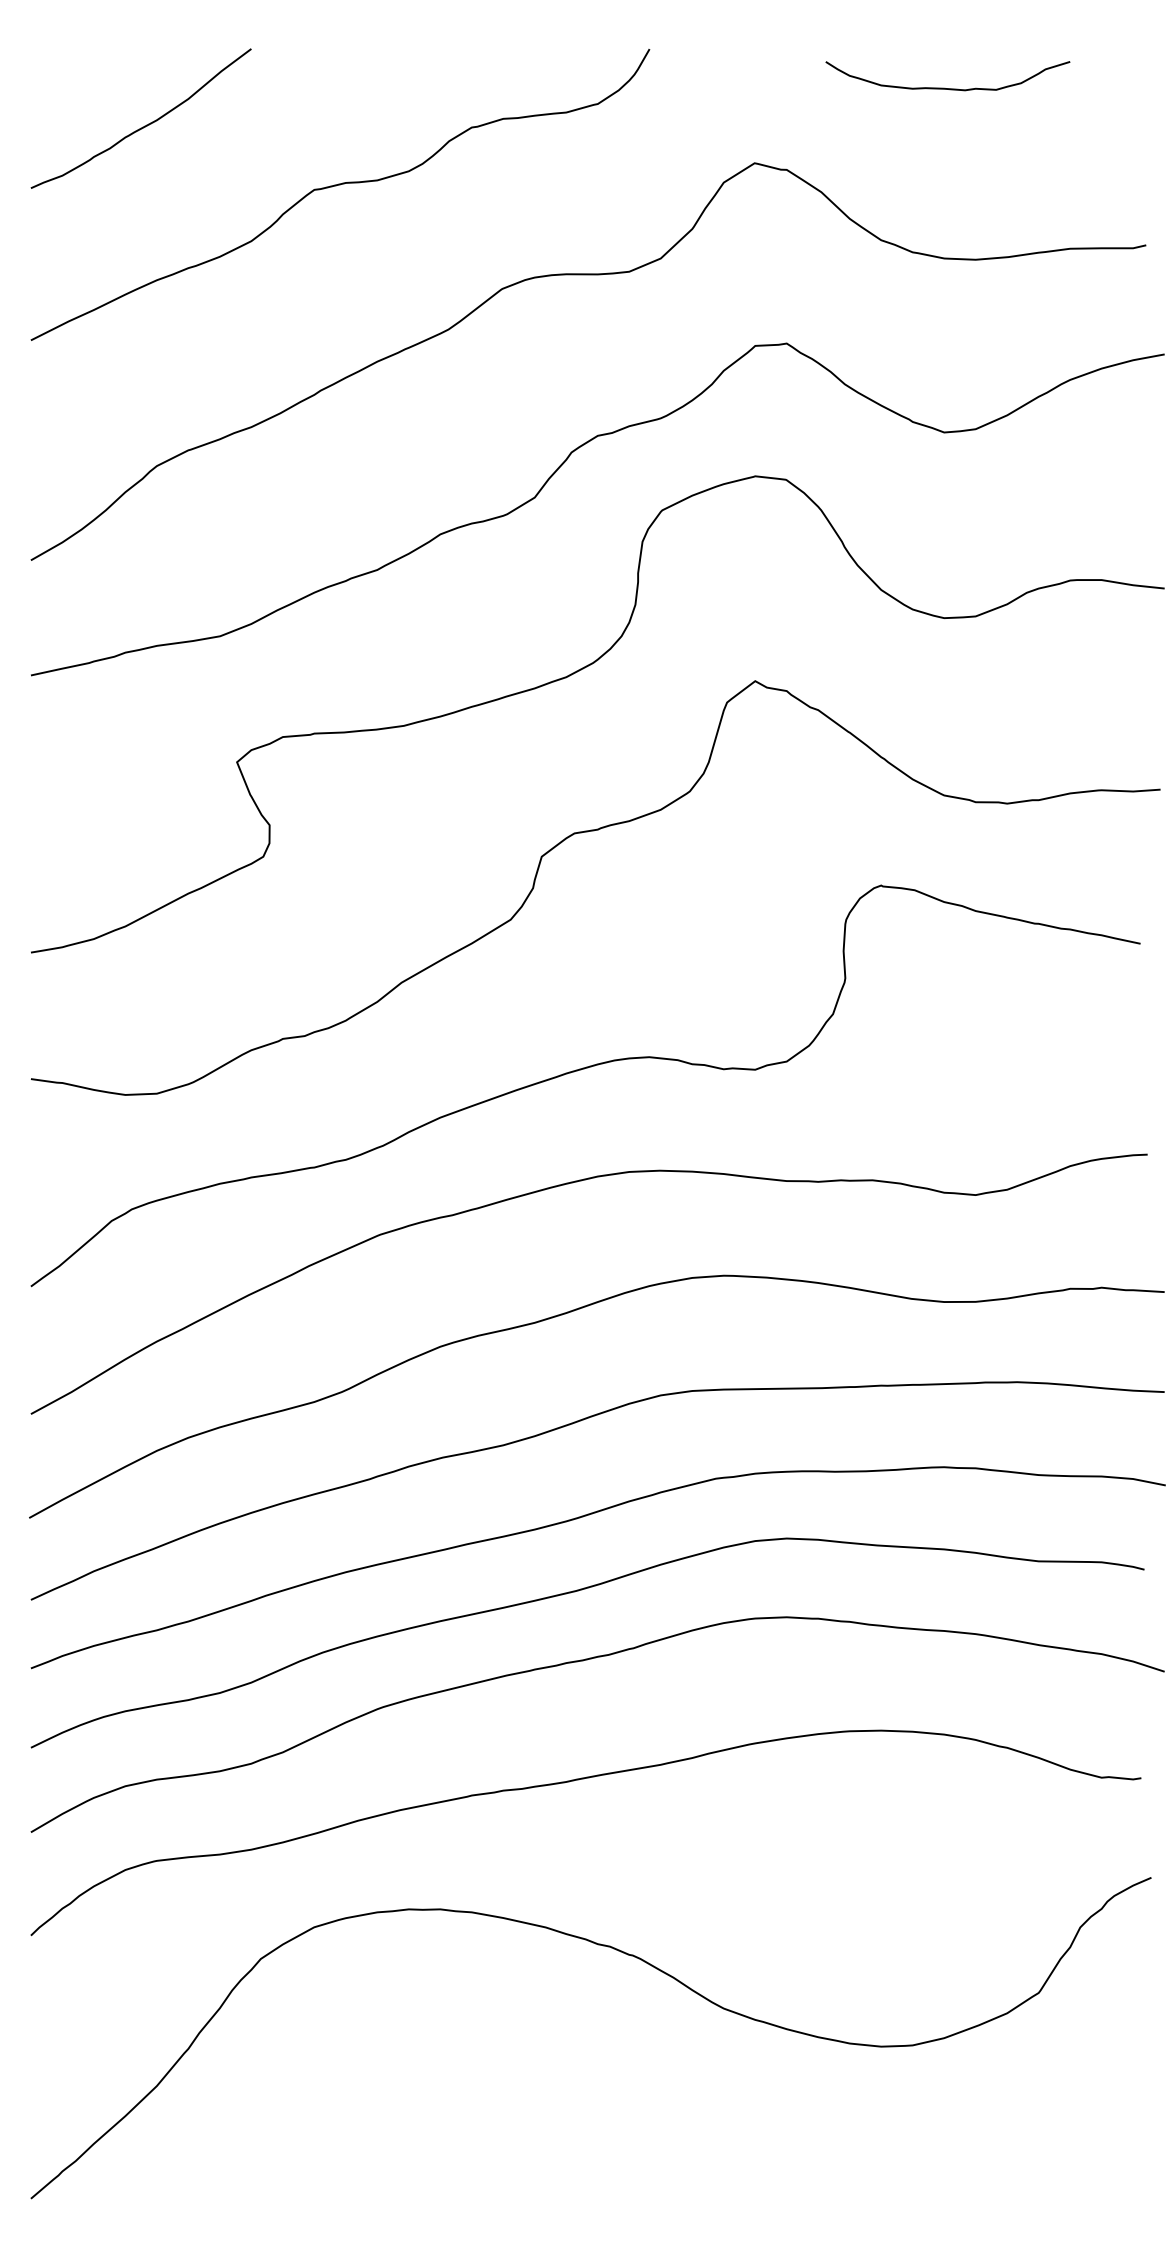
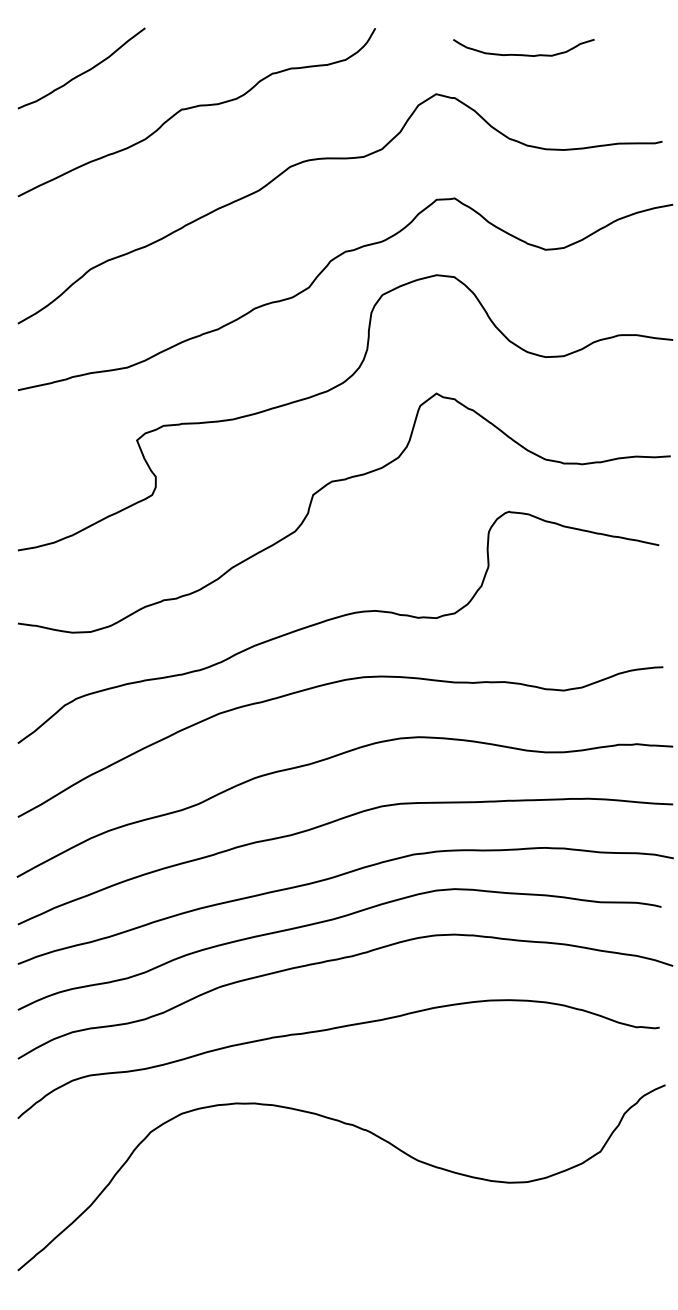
curve: (947, 87) -> (523, 54), moved

